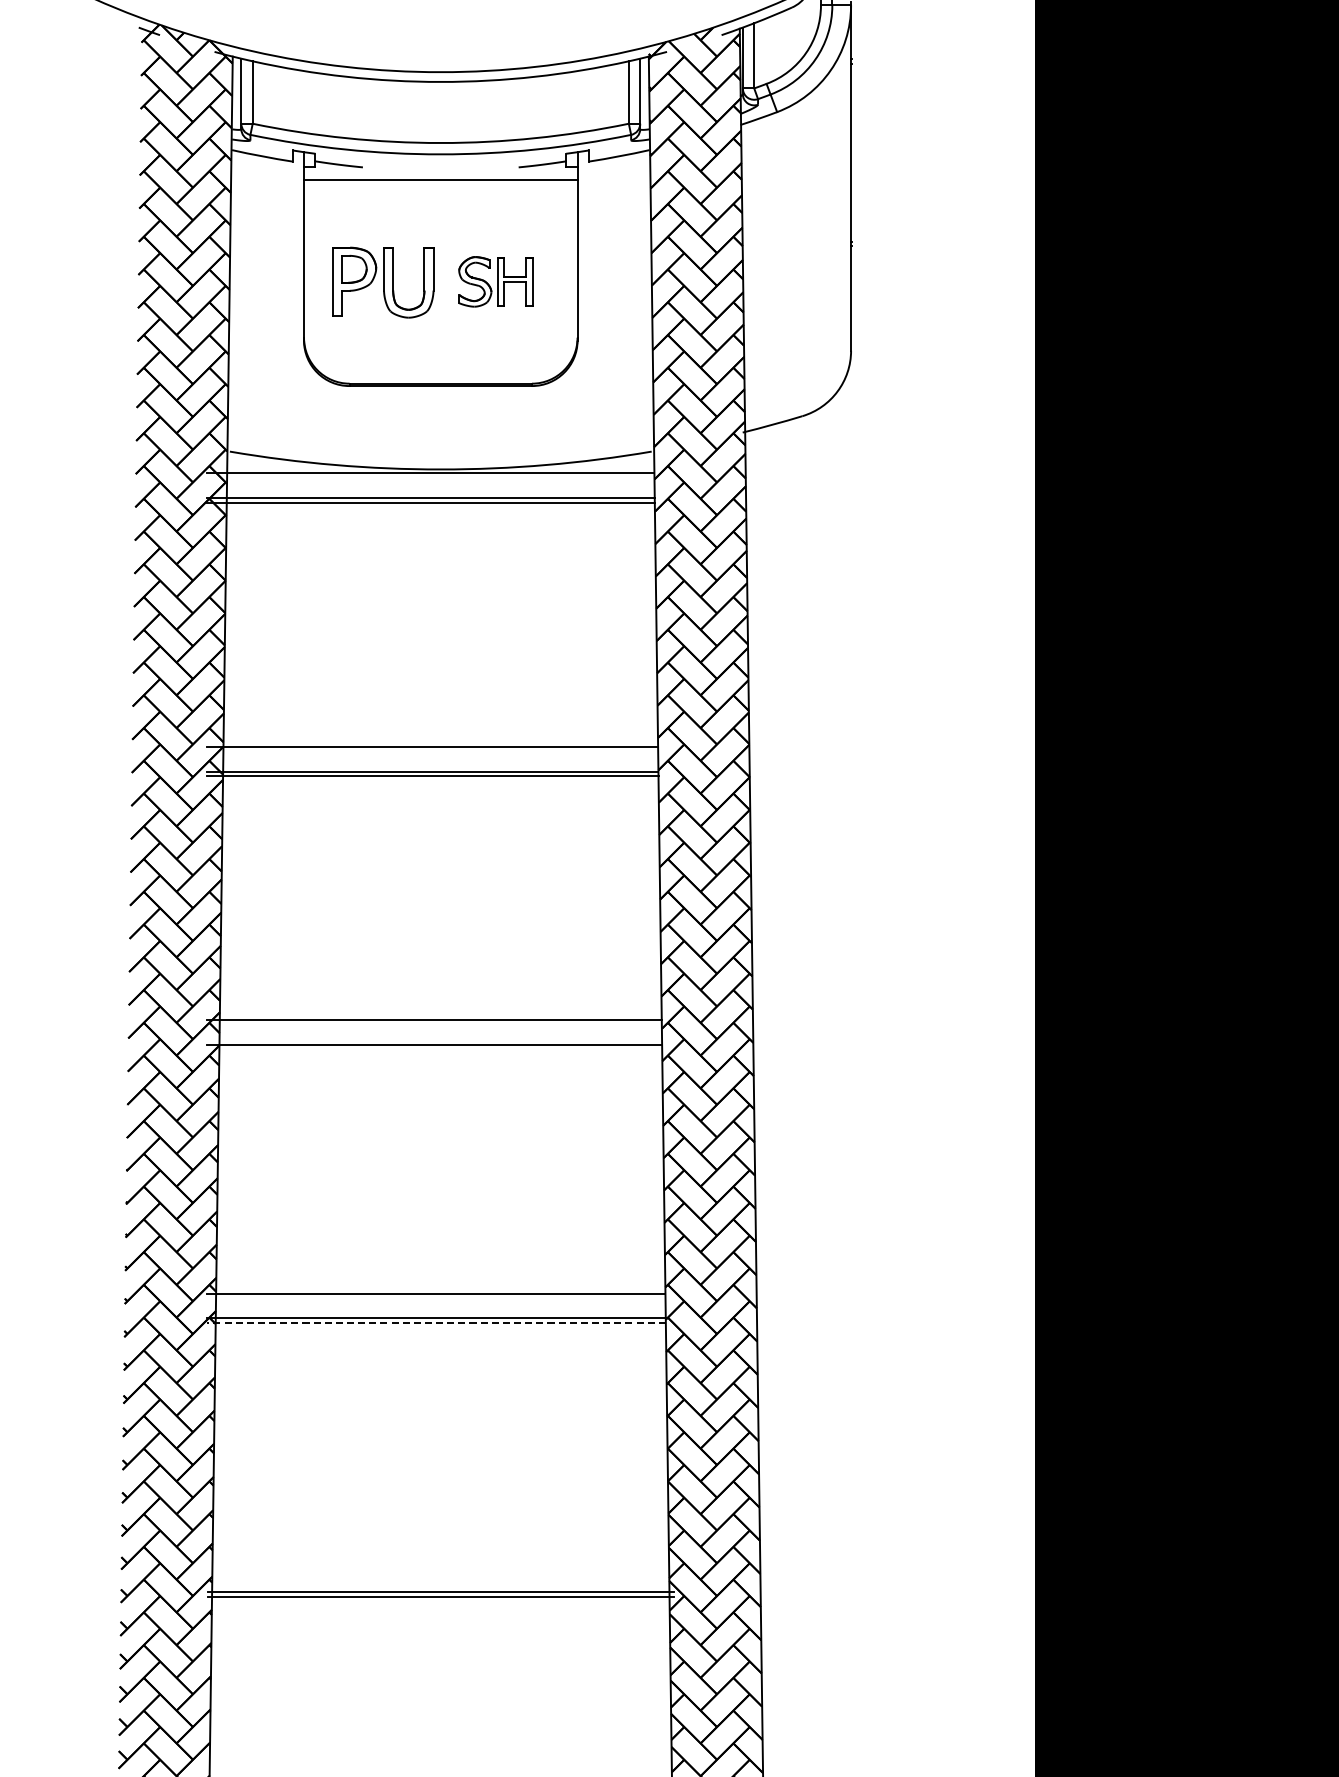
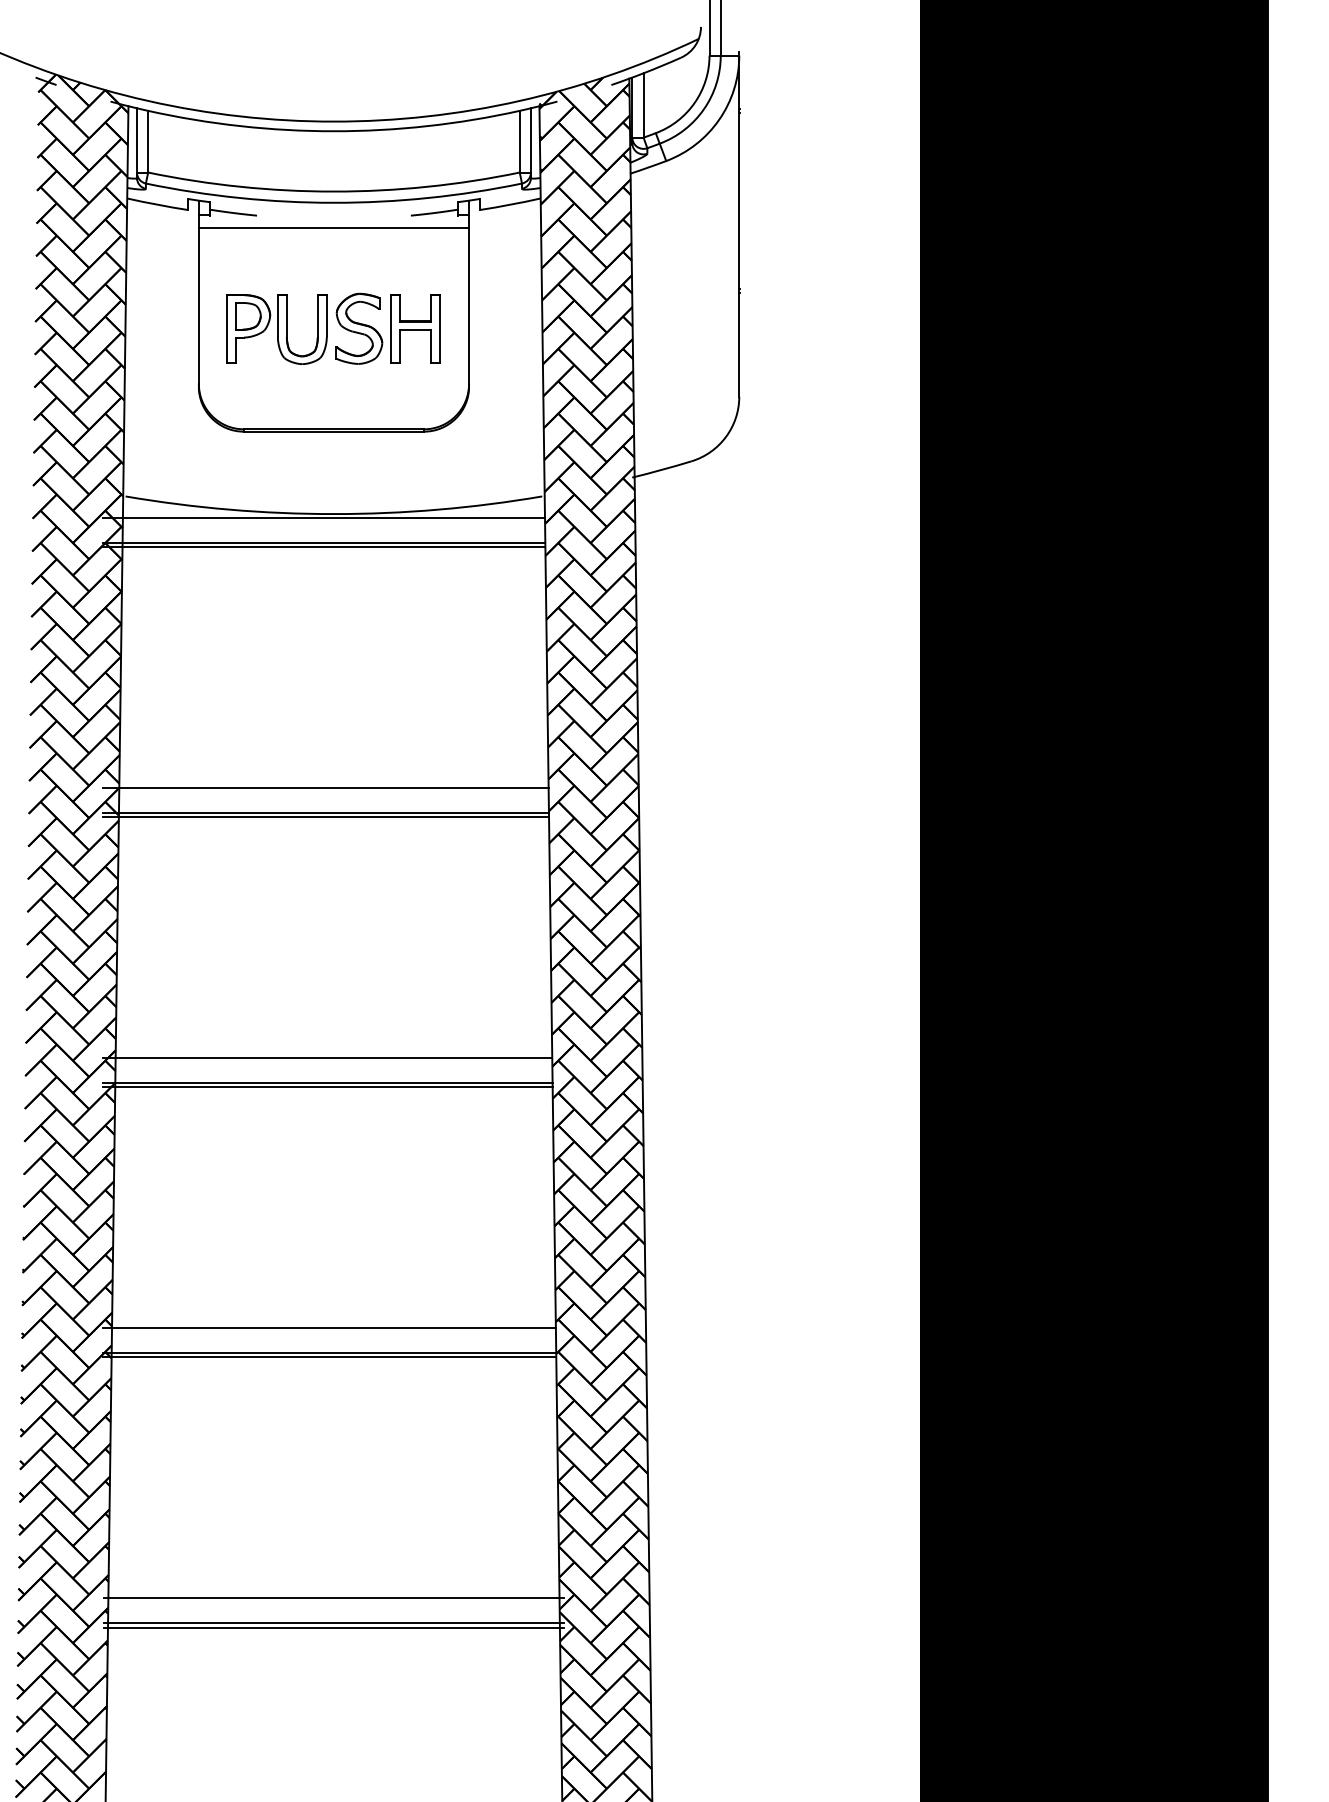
part: (494, 281) -> (387, 328), size x1.43
line: (434, 1049) -> (327, 1087), added
line: (436, 1323) -> (329, 1357), dashed -> solid
line: (440, 1567) -> (333, 1598), added

